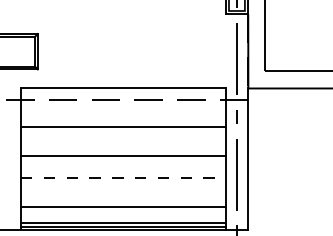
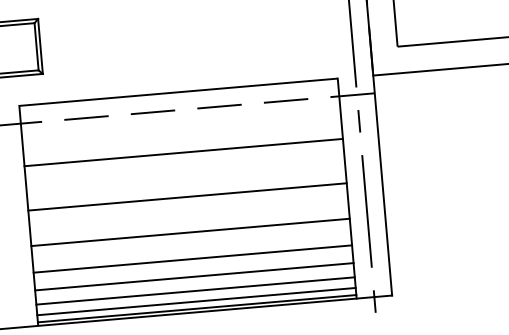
line: (123, 178) -> (190, 232), dashed -> solid
line: (123, 195) -> (193, 258), added
line: (123, 216) -> (195, 291), added

